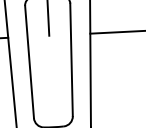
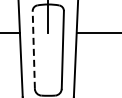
line: (29, 61) -> (33, 49), solid -> dashed

